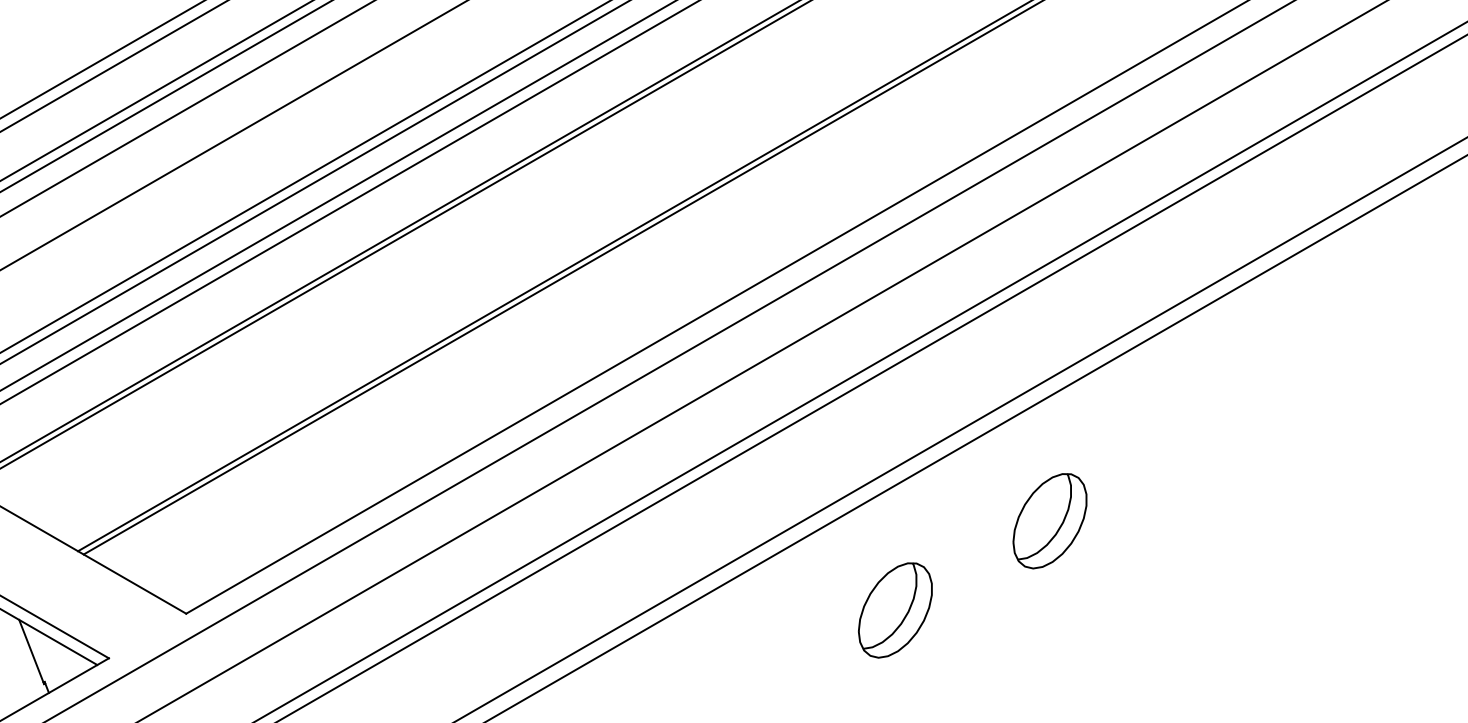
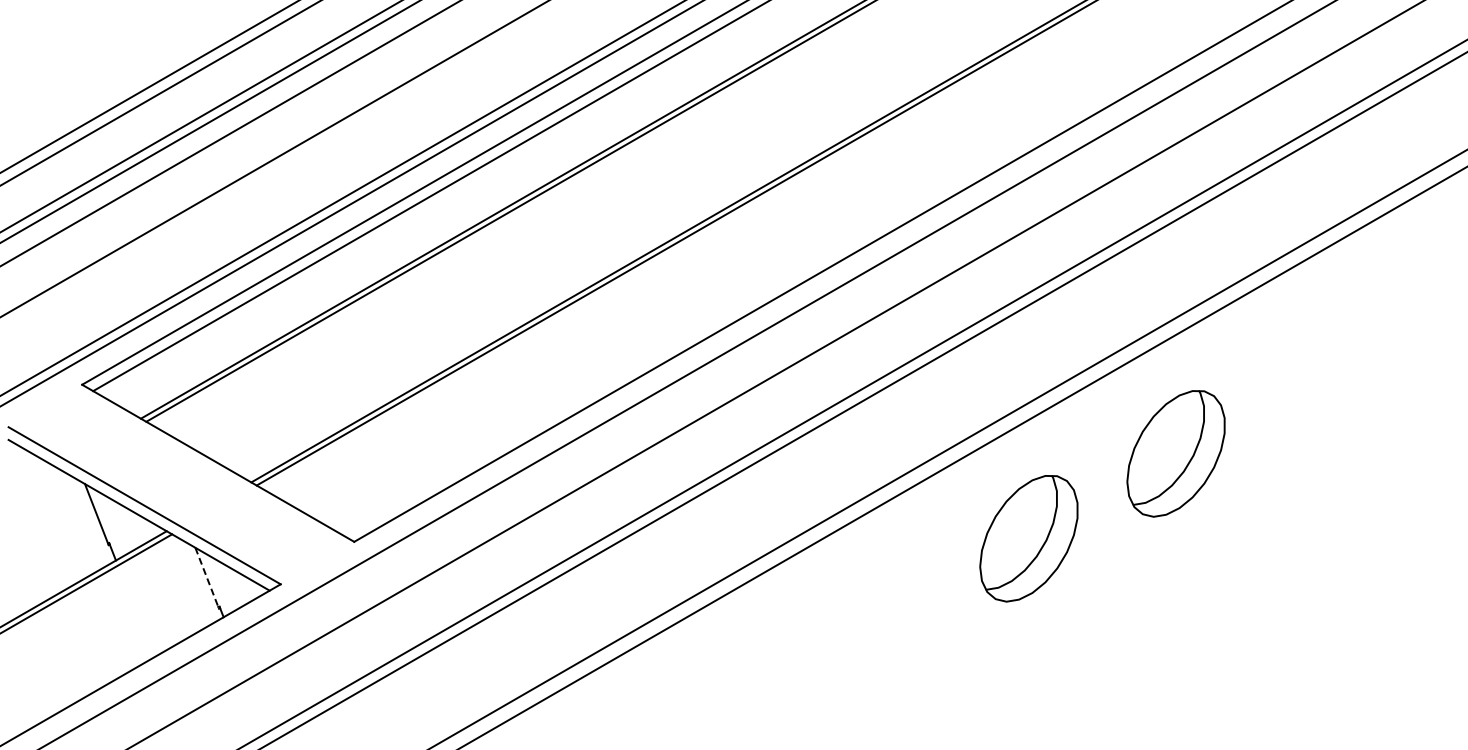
part: (1049, 520) -> (1175, 453), size x1.4
part: (894, 610) -> (1028, 538), size x1.4
line: (31, 652) -> (207, 578), solid -> dashed

